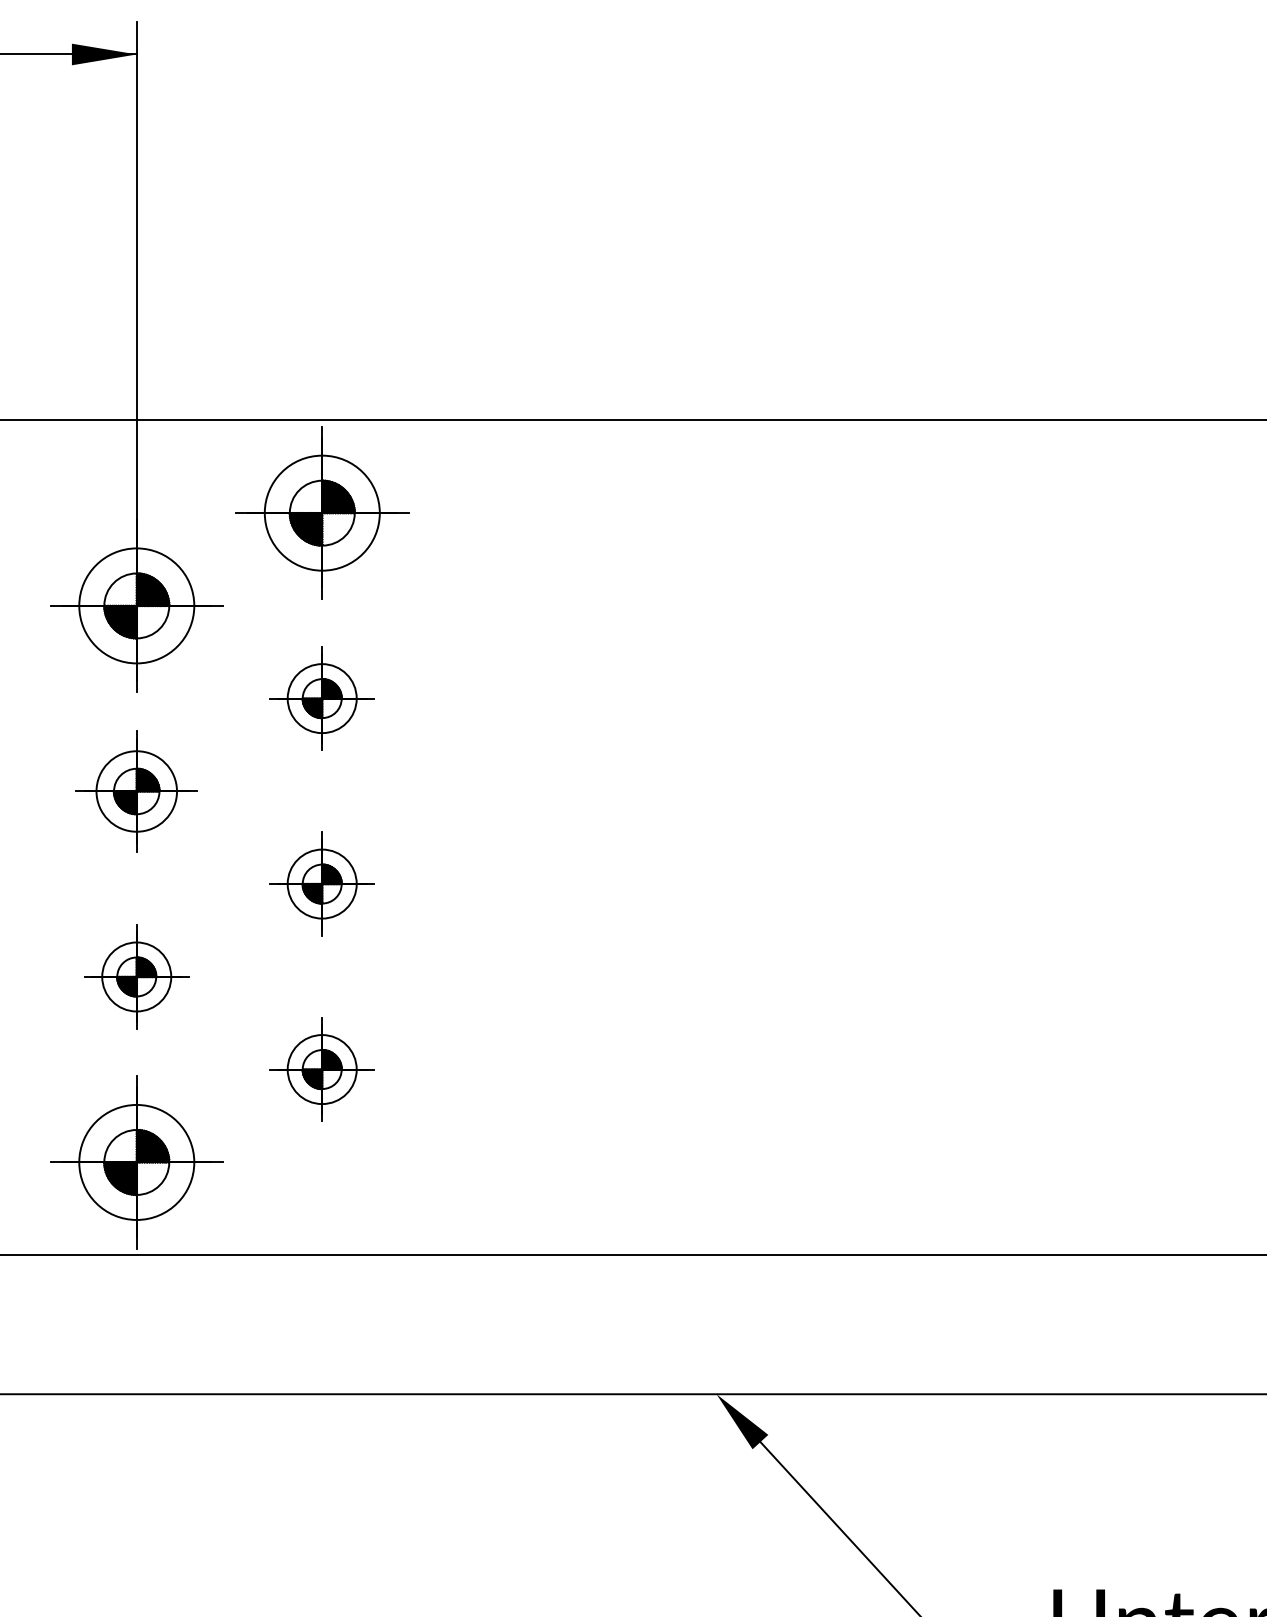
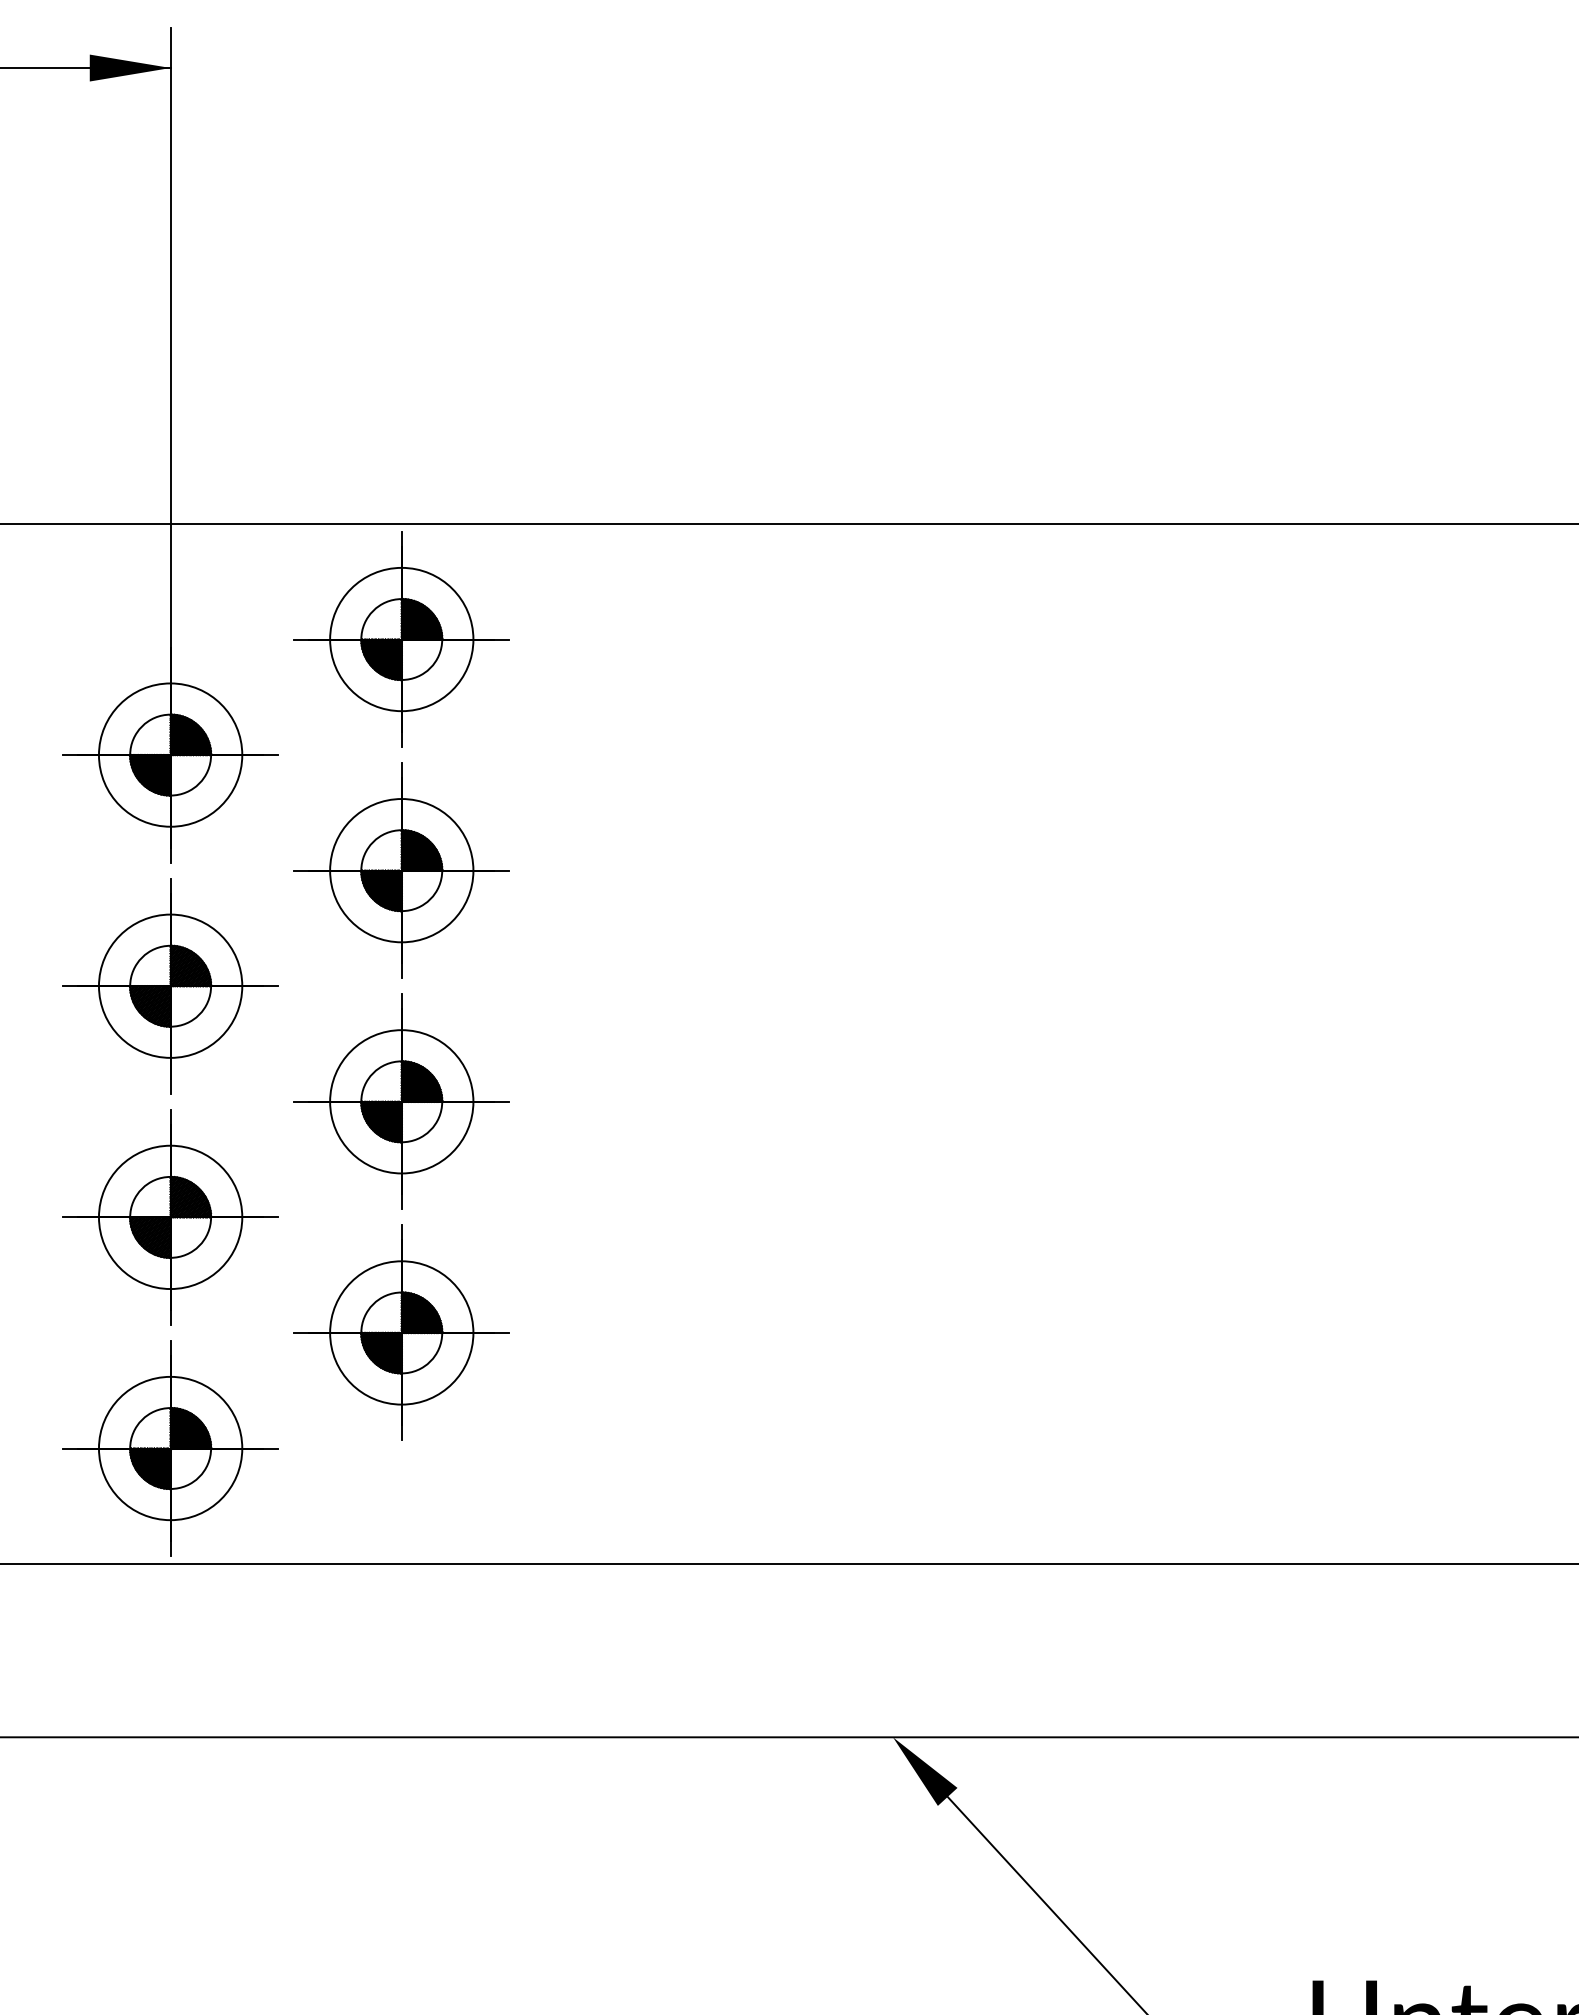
part: (322, 698) -> (401, 870), size x1.67
part: (136, 791) -> (170, 986), size x1.43
part: (322, 883) -> (401, 1101), size x1.67
part: (136, 977) -> (170, 1217), size x1.67
part: (322, 1069) -> (401, 1332), size x1.67

